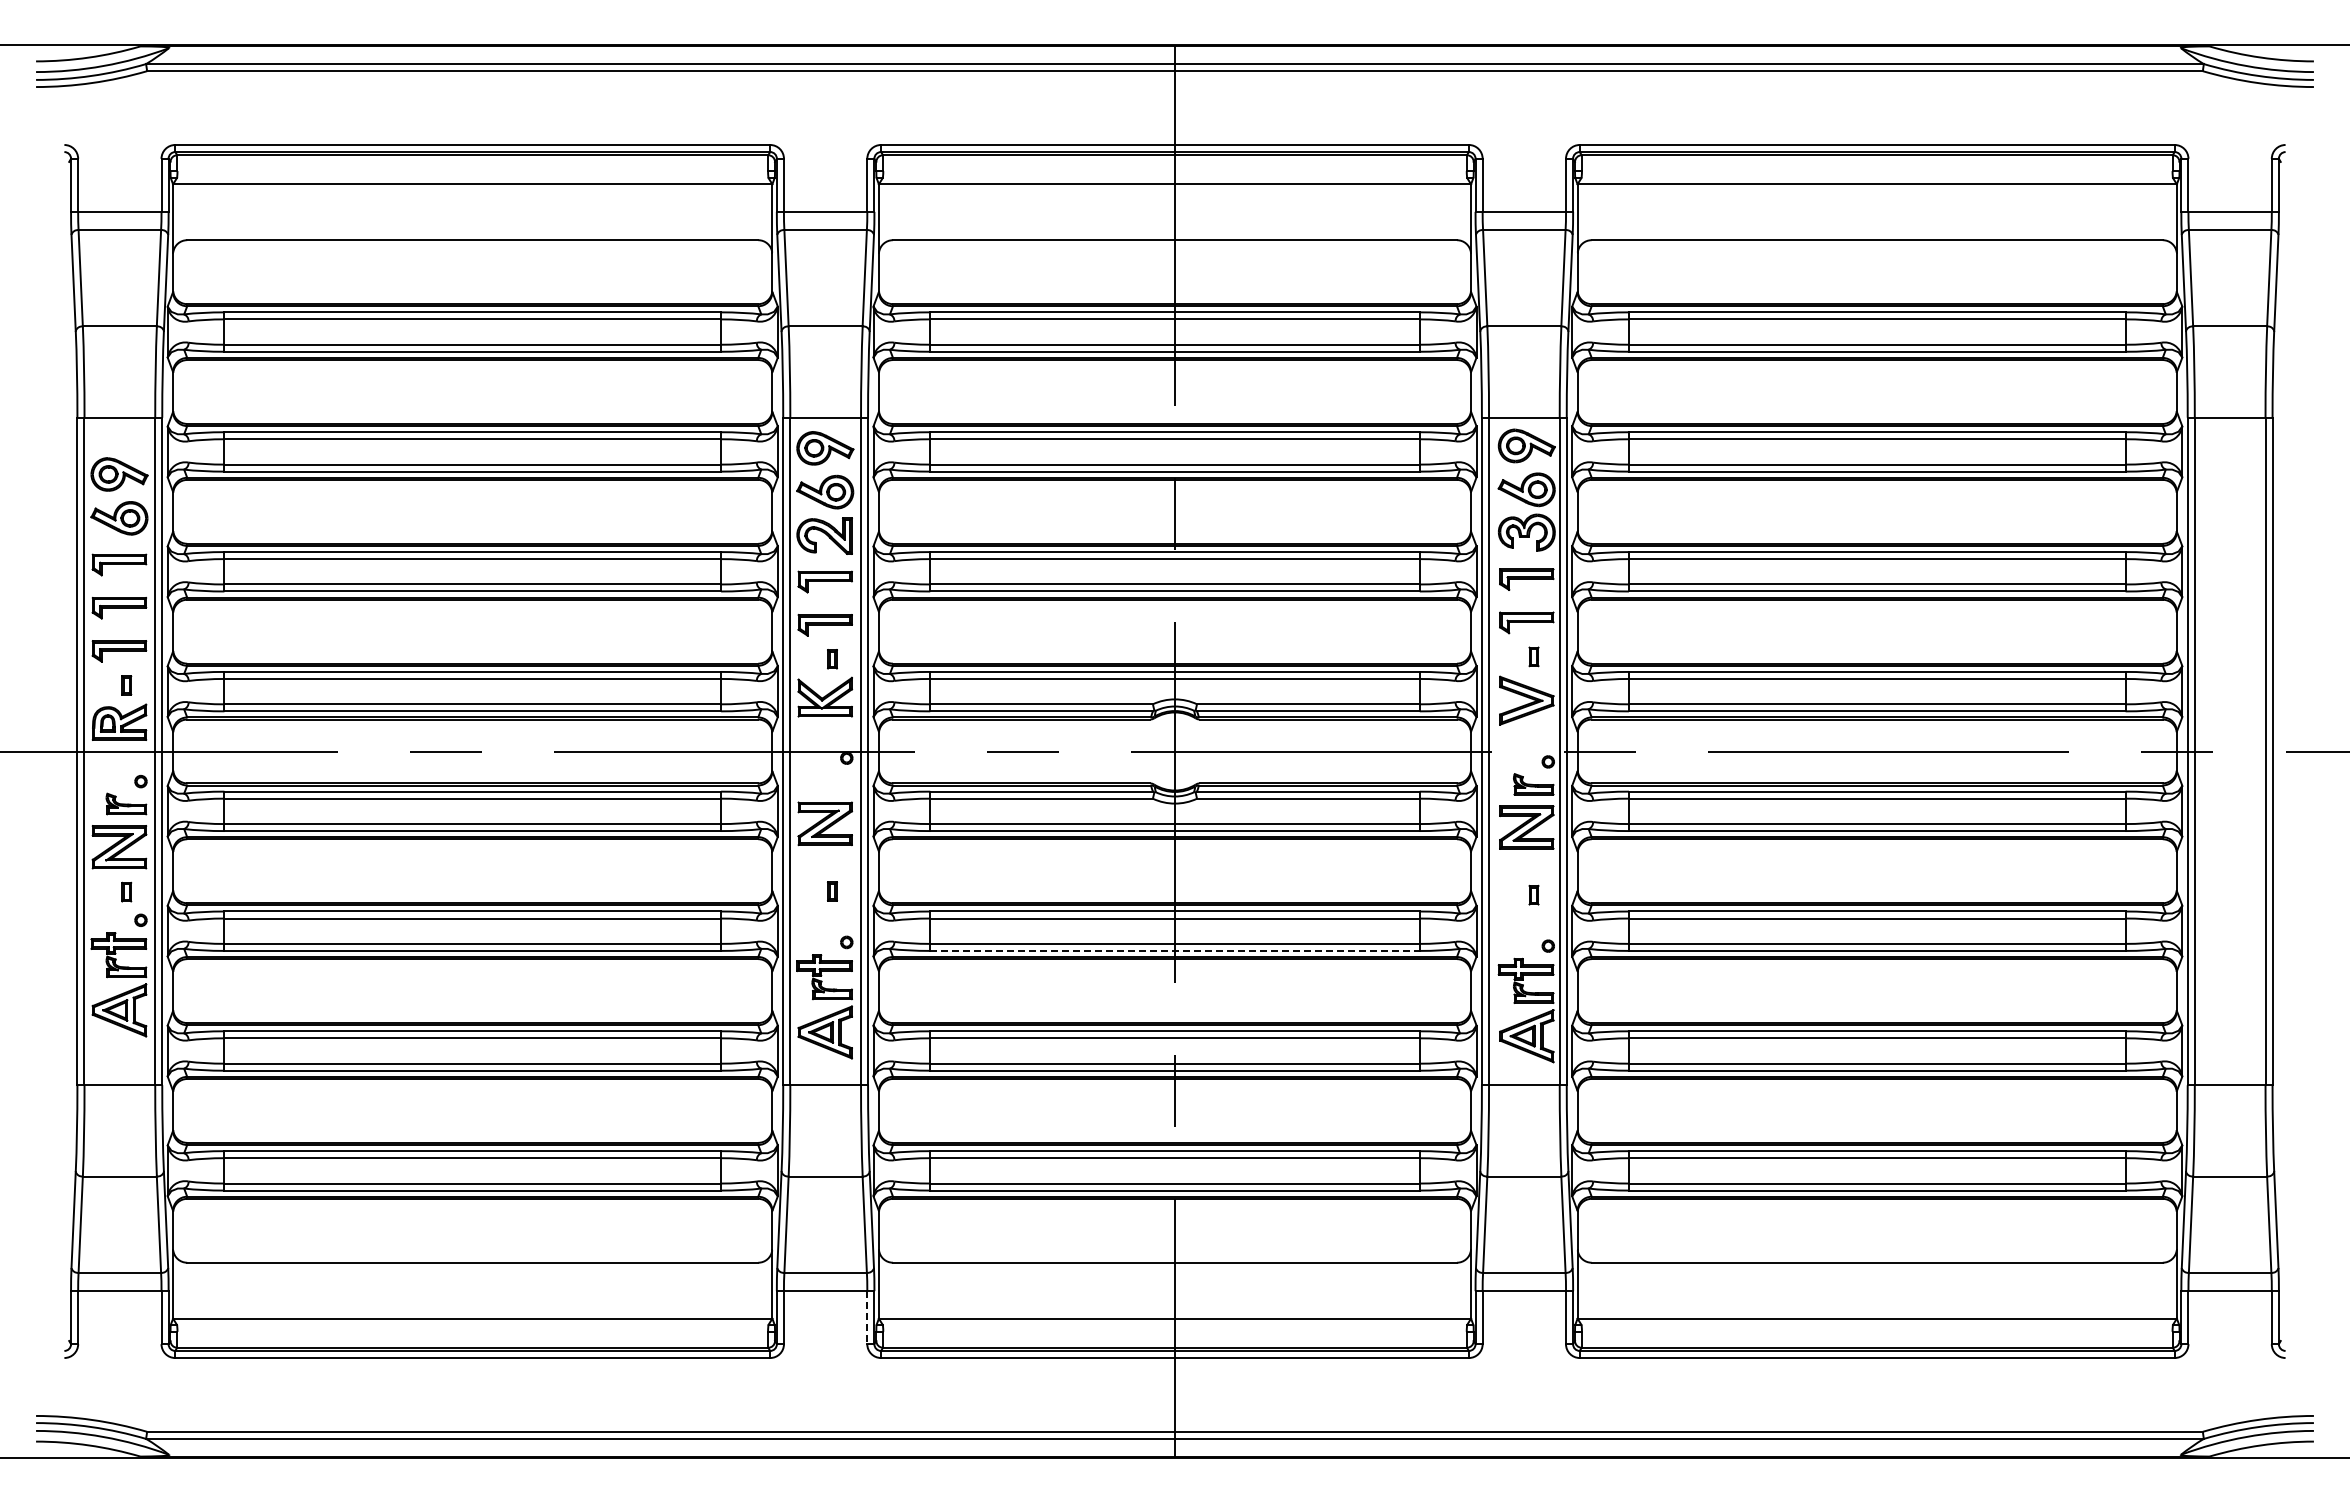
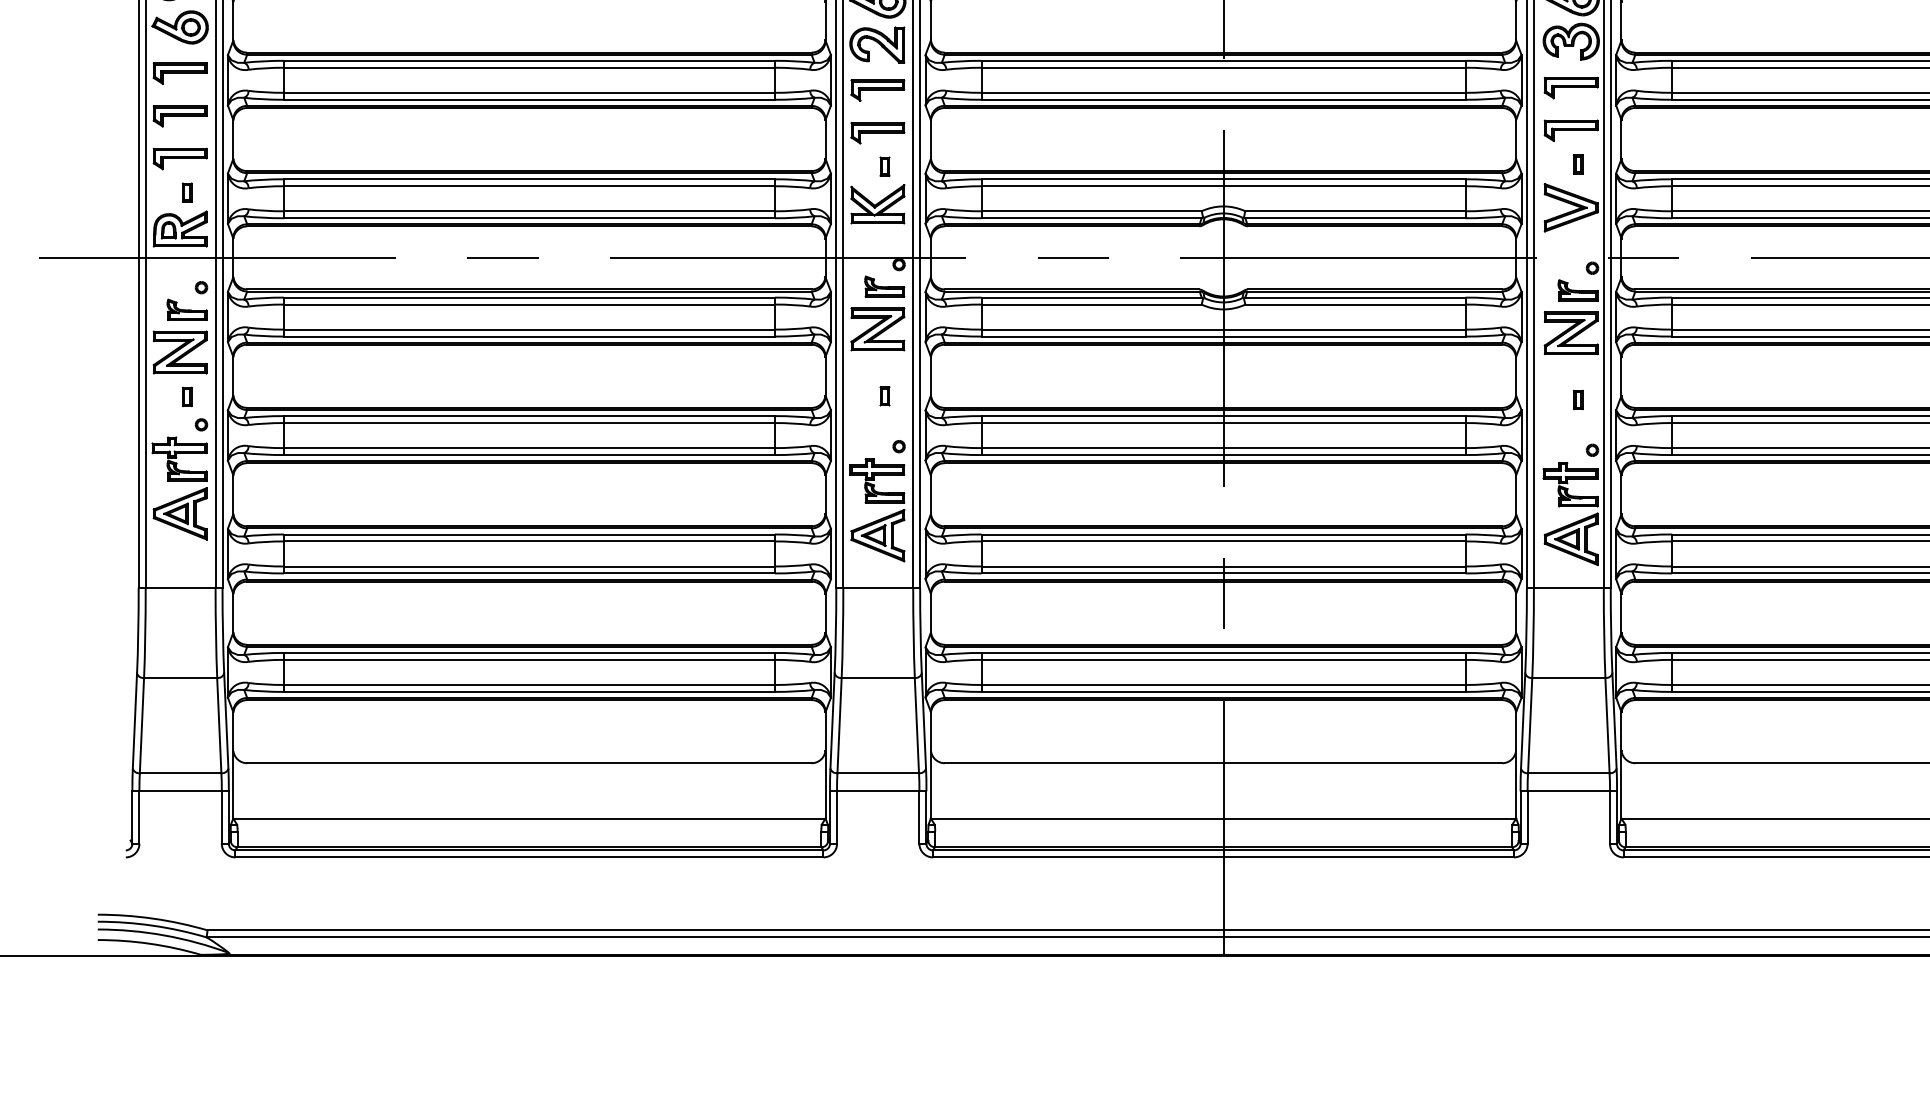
part: (831, 780) -> (884, 286), added
line: (1175, 950) -> (1224, 454), dashed -> solid
line: (867, 1318) -> (919, 818), dashed -> solid

